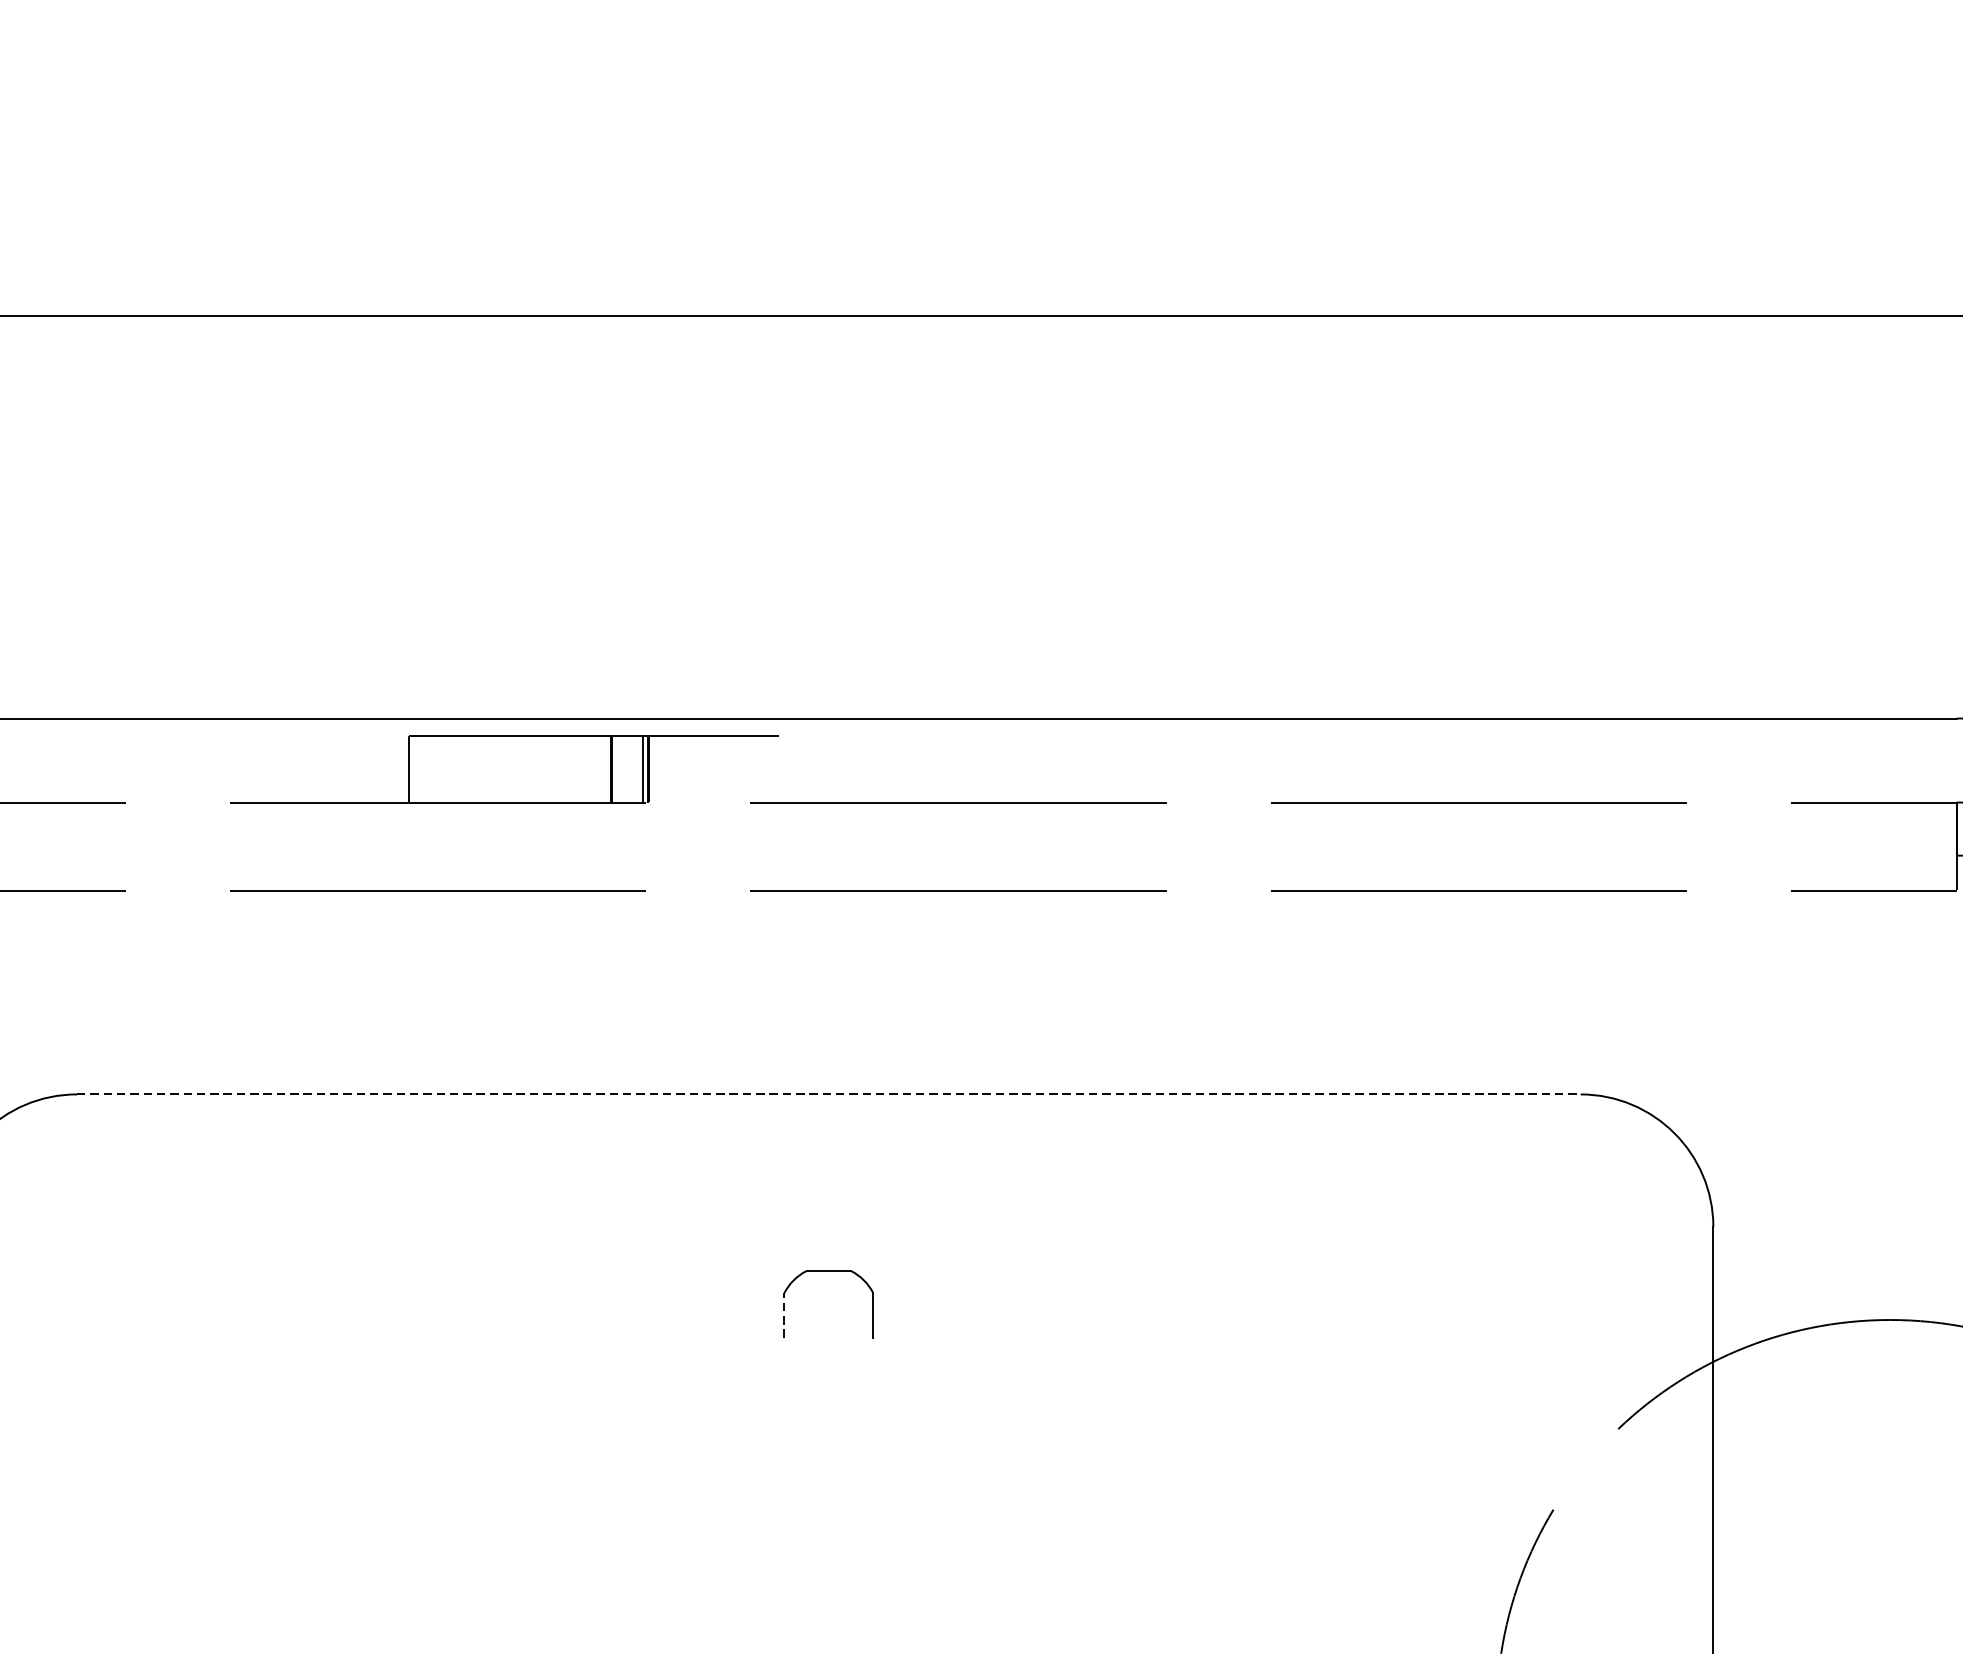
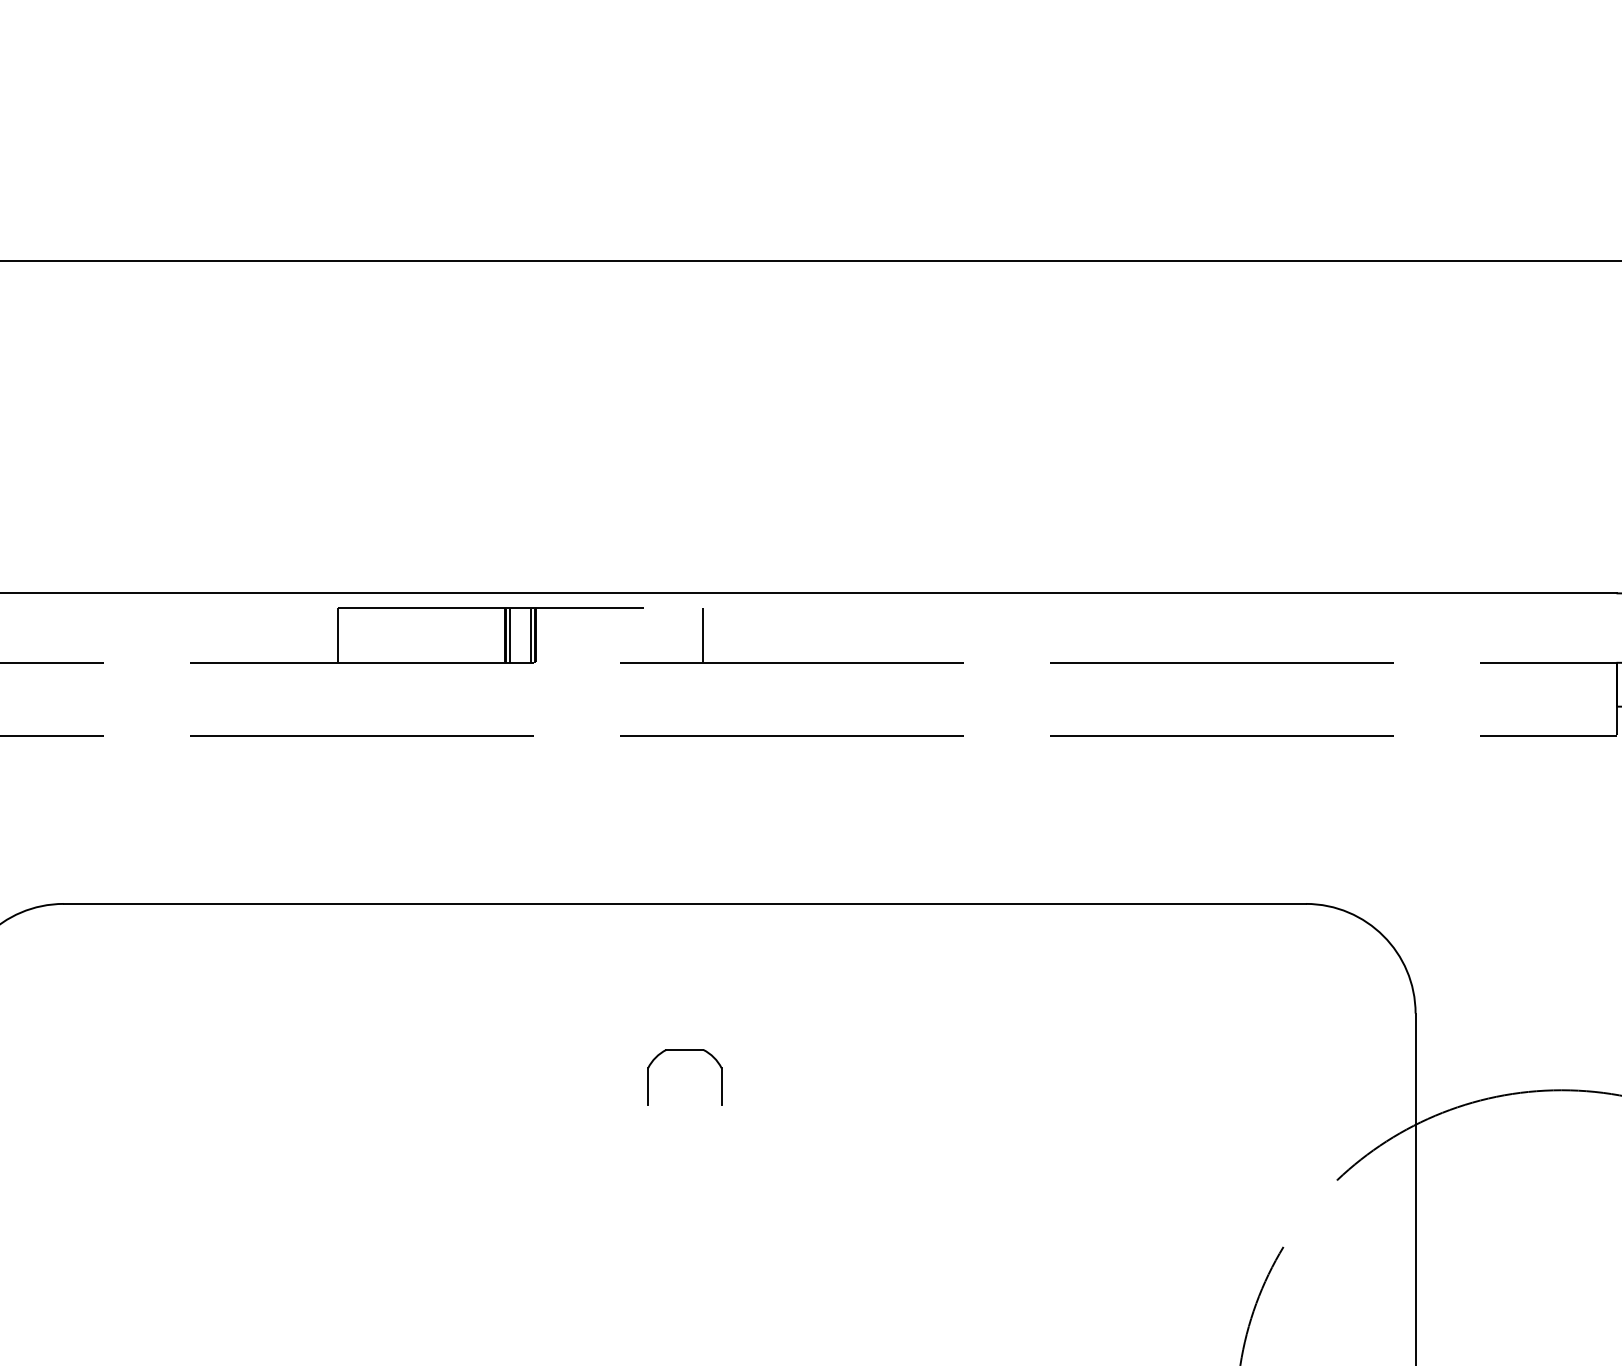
line: (616, 768) -> (509, 634), added
line: (851, 768) -> (703, 634), added
line: (829, 1093) -> (685, 903), dashed -> solid
line: (784, 1315) -> (648, 1086), dashed -> solid

